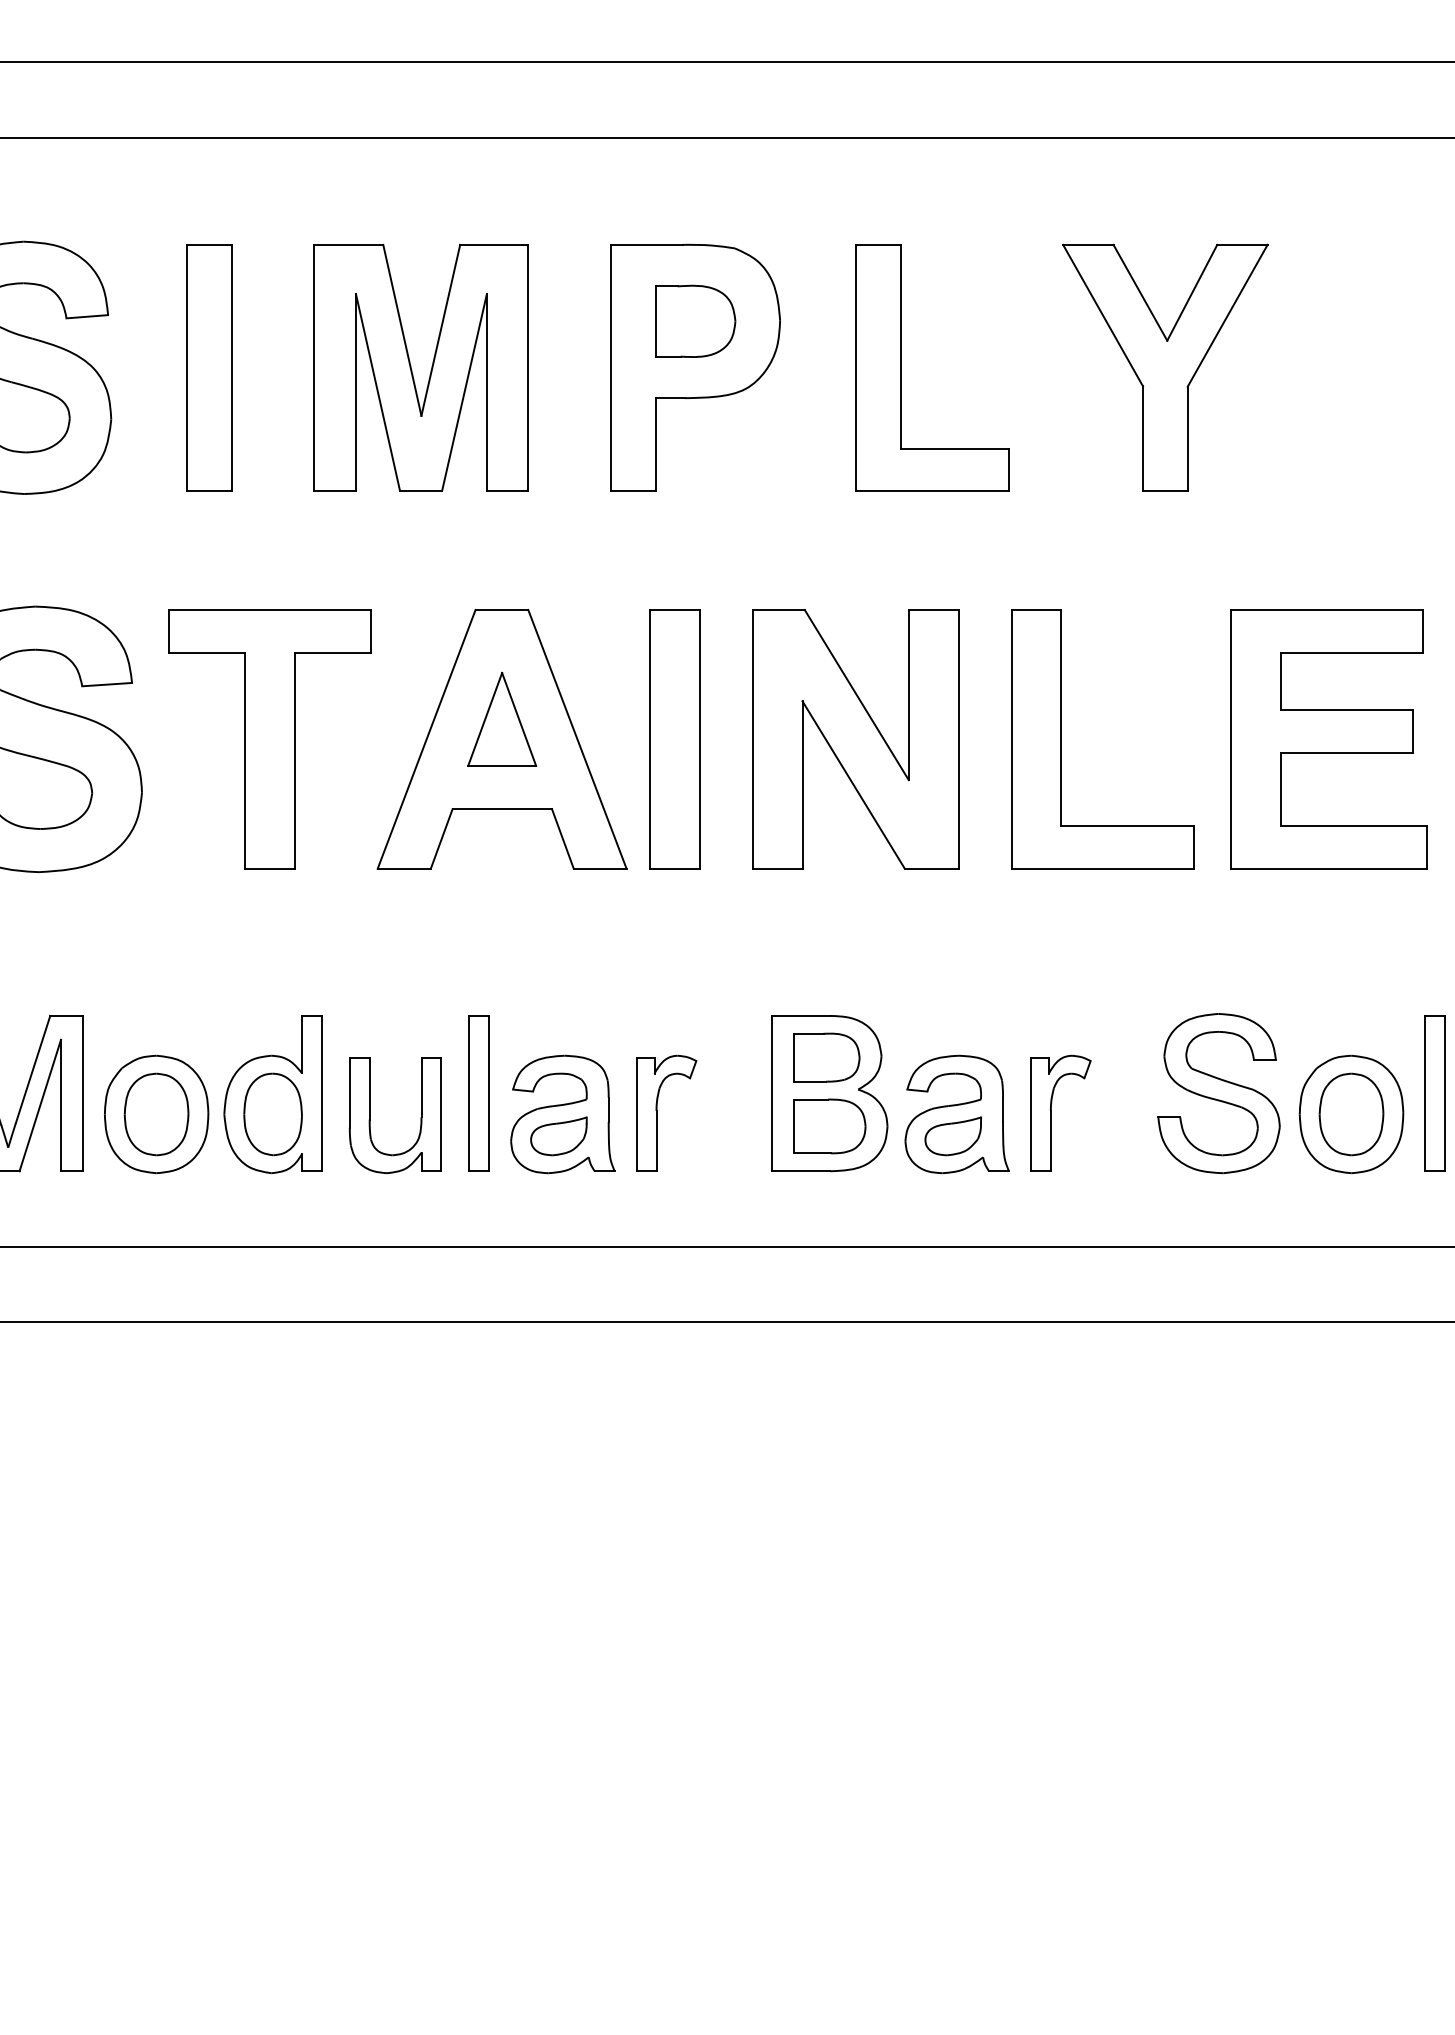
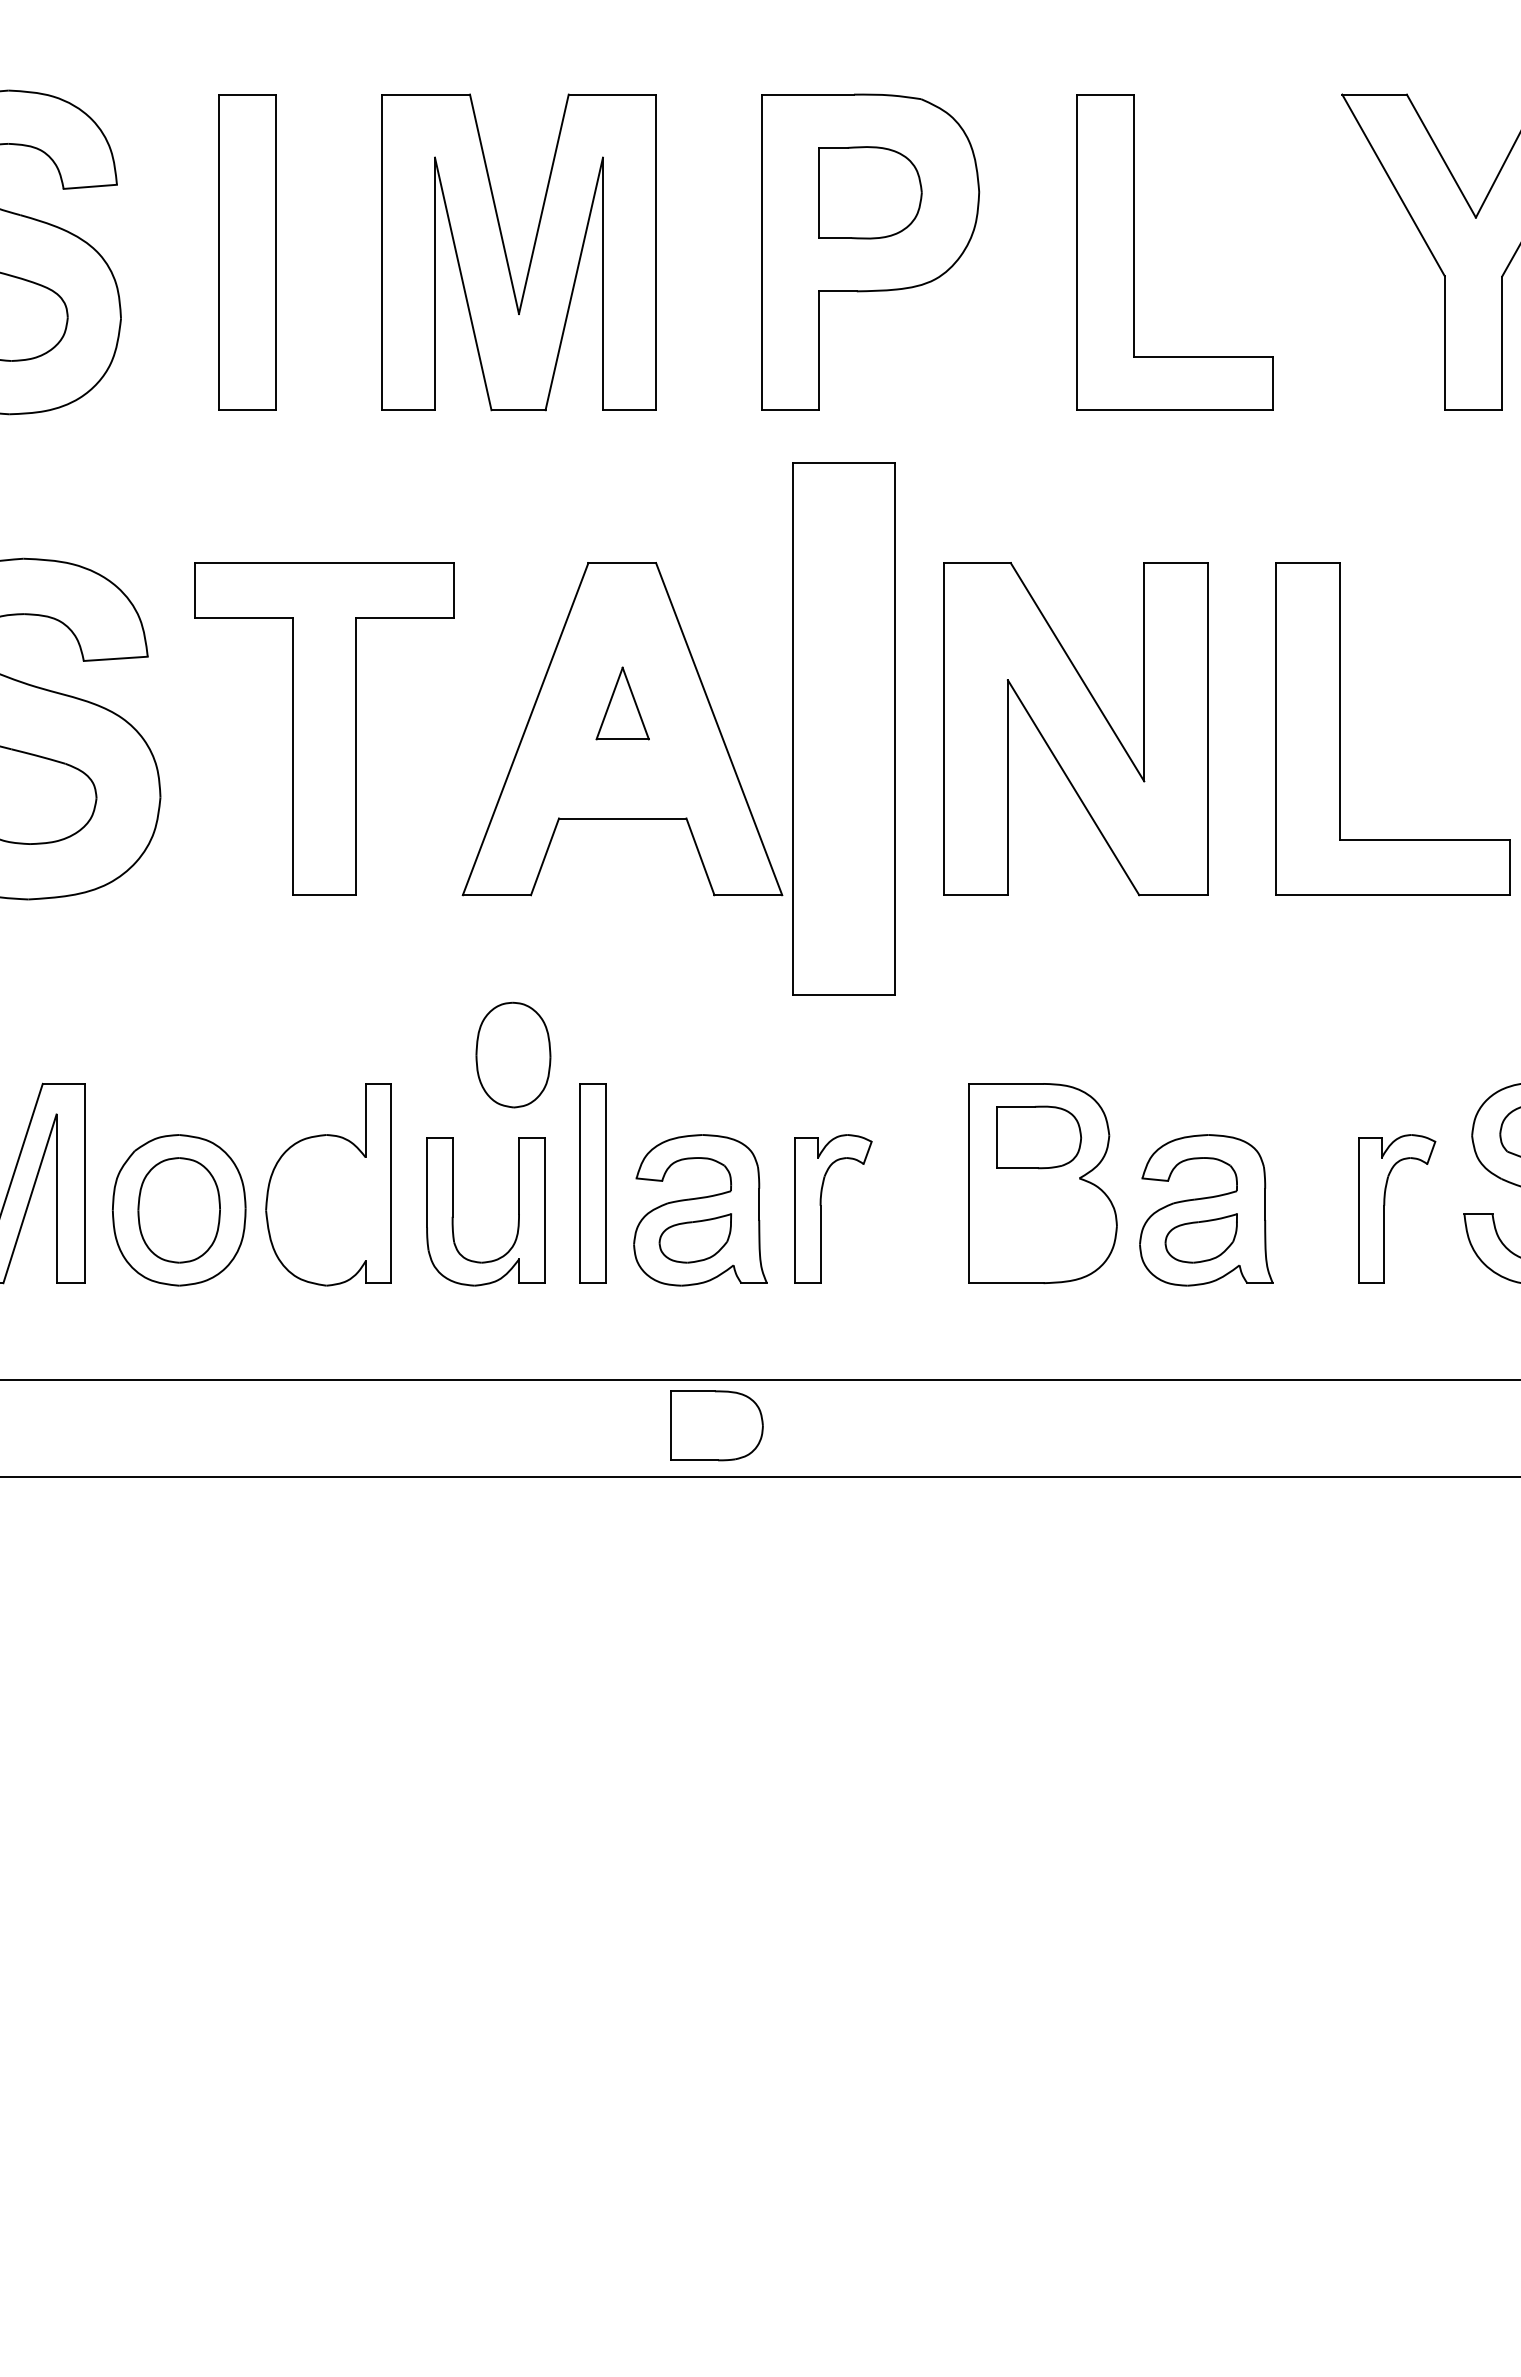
part: (502, 719) -> (622, 703), size x0.6
part: (674, 739) -> (843, 729), size x1.6
part: (1051, 1112) -> (1385, 1207), moved
part: (272, 1114) -> (512, 1055), moved
part: (829, 1126) -> (716, 1425), moved

